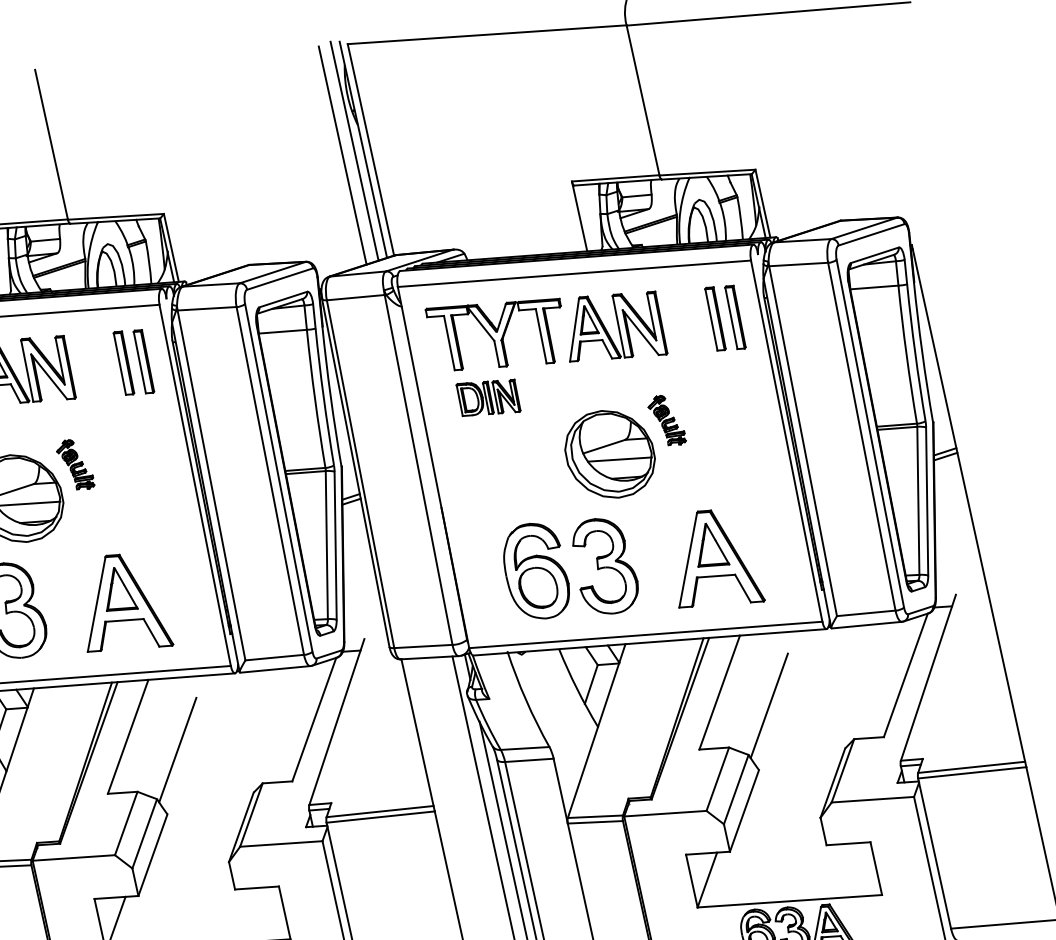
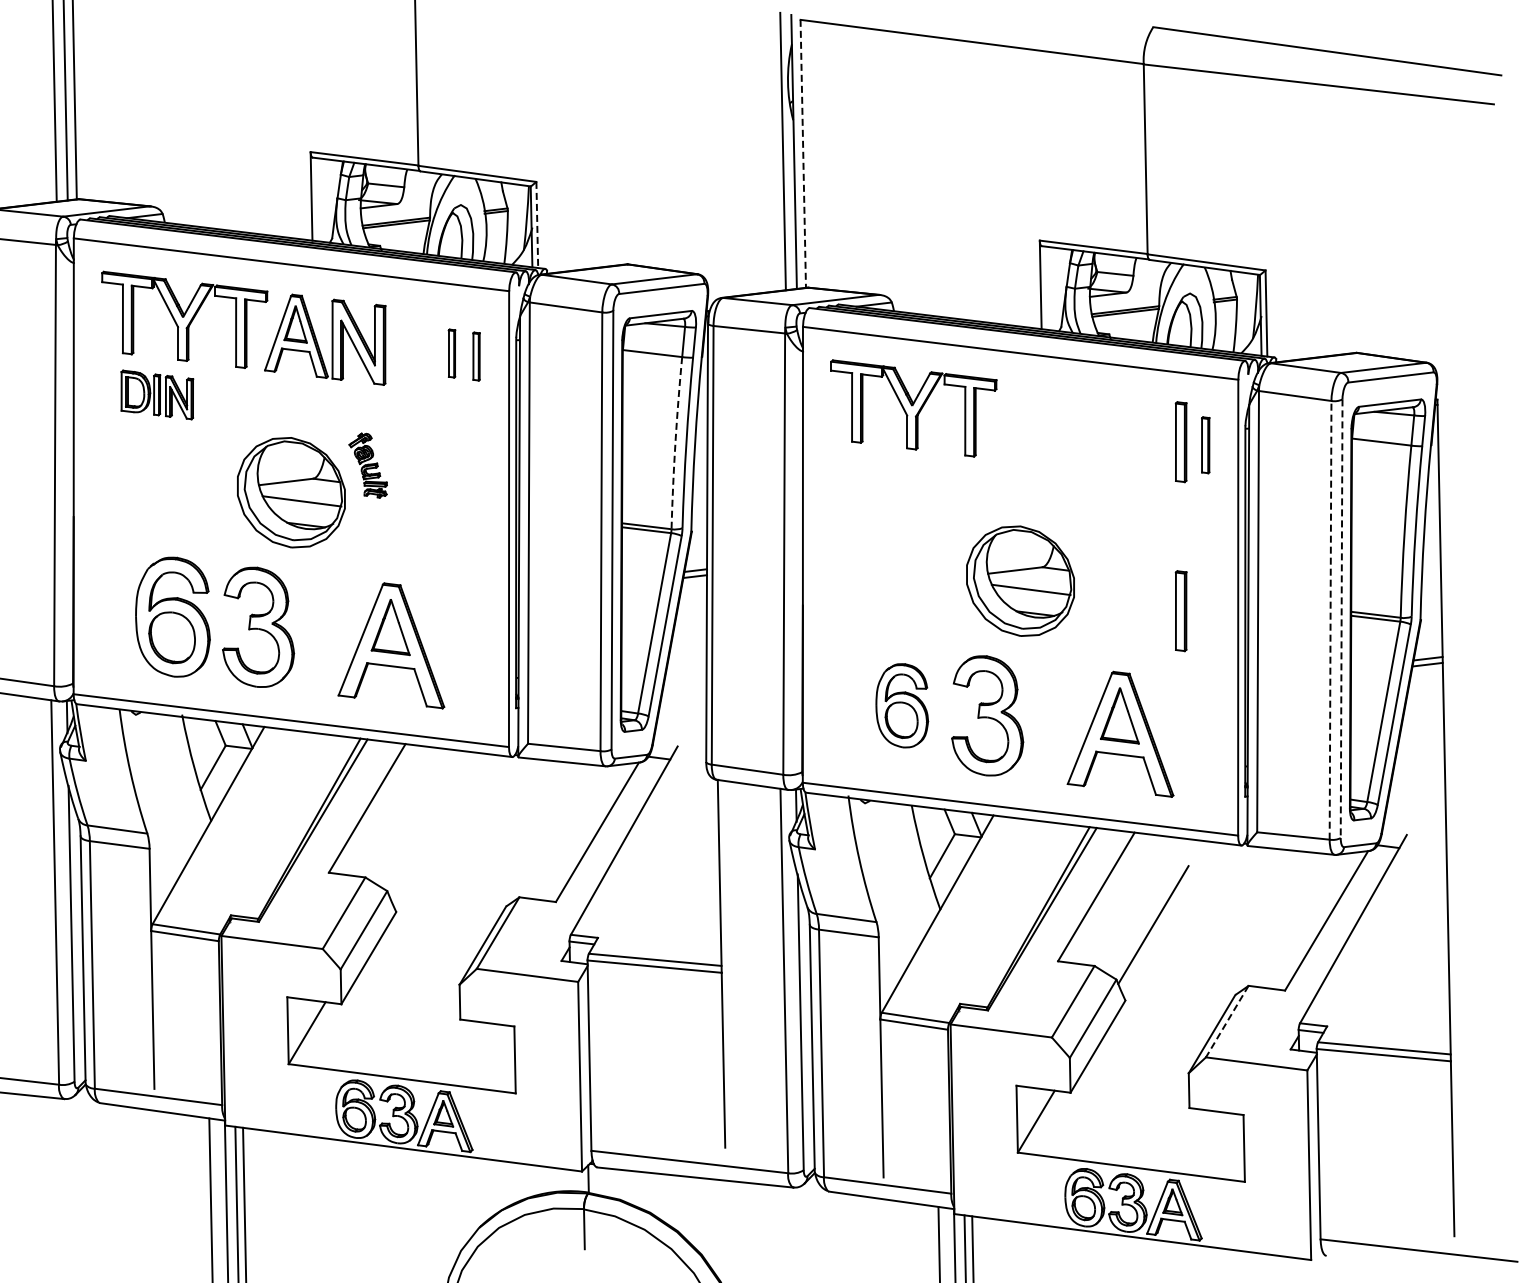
line: (371, 150) -> (803, 154), solid -> dashed
line: (342, 155) -> (767, 153), removed
line: (171, 248) -> (537, 225), solid -> dashed
part: (735, 317) -> (1205, 445), size x0.7
part: (613, 328) -> (1054, 428), removed
part: (143, 361) -> (476, 356), size x0.6
part: (123, 363) -> (451, 353), size x0.6
part: (488, 397) -> (886, 483), removed
arc: (315, 399) -> (675, 443), solid -> dashed
part: (666, 421) -> (1097, 554), removed
line: (870, 434) -> (1341, 619), solid -> dashed
line: (861, 436) -> (1330, 619), solid -> dashed
part: (741, 453) -> (1180, 611), added
part: (536, 571) -> (902, 705), size x0.7
line: (177, 750) -> (424, 836), removed
line: (843, 770) -> (1227, 1021), solid -> dashed

